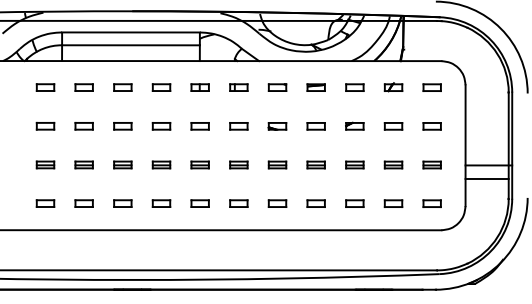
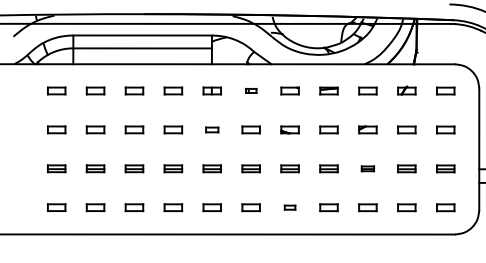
part: (238, 87) -> (250, 90), size x0.6
part: (199, 126) -> (211, 130), size x0.7
part: (354, 164) -> (367, 168), size x0.7
part: (277, 203) -> (290, 207), size x0.6

